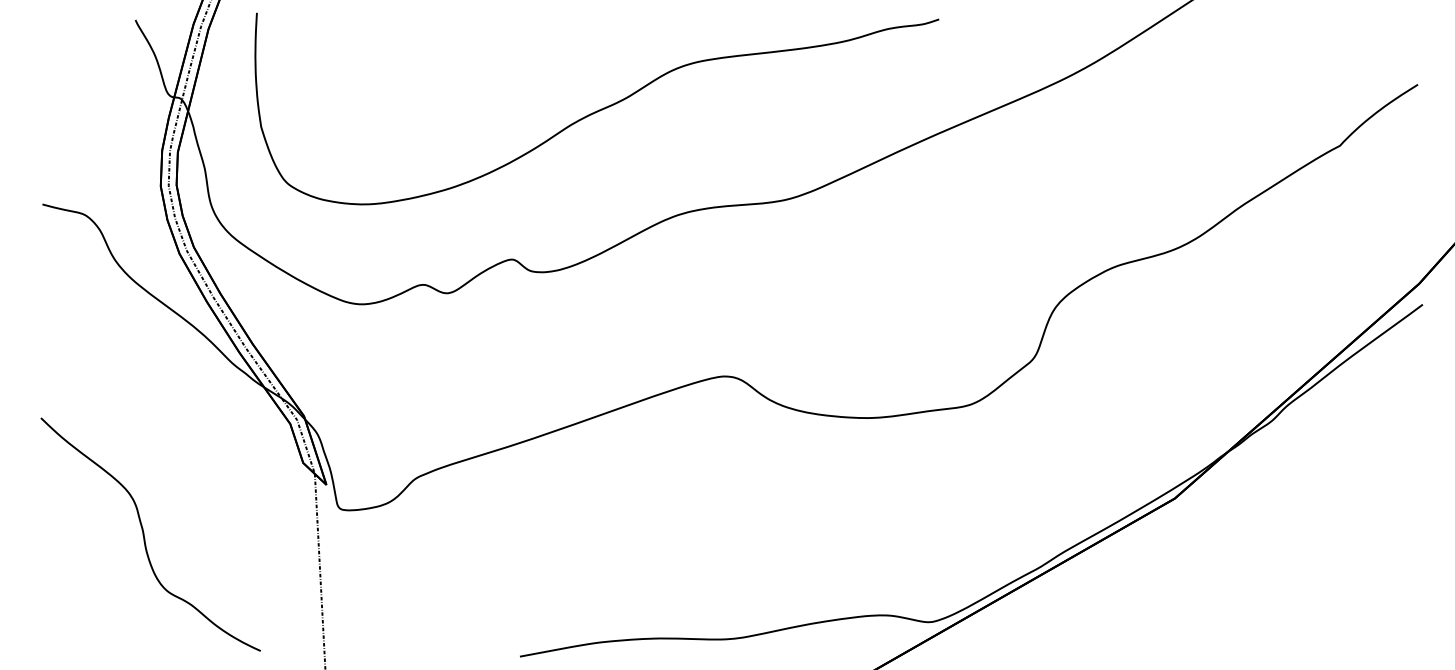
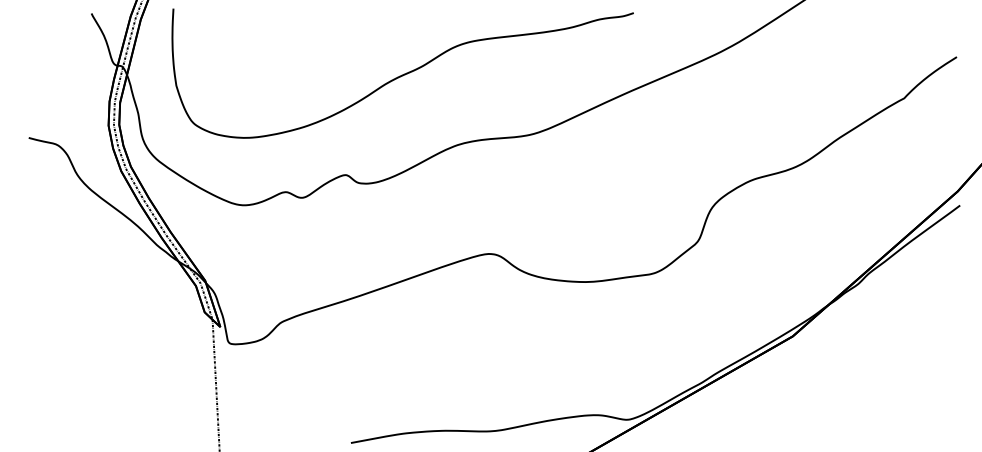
curve: (145, 537) -> (98, 362), removed

